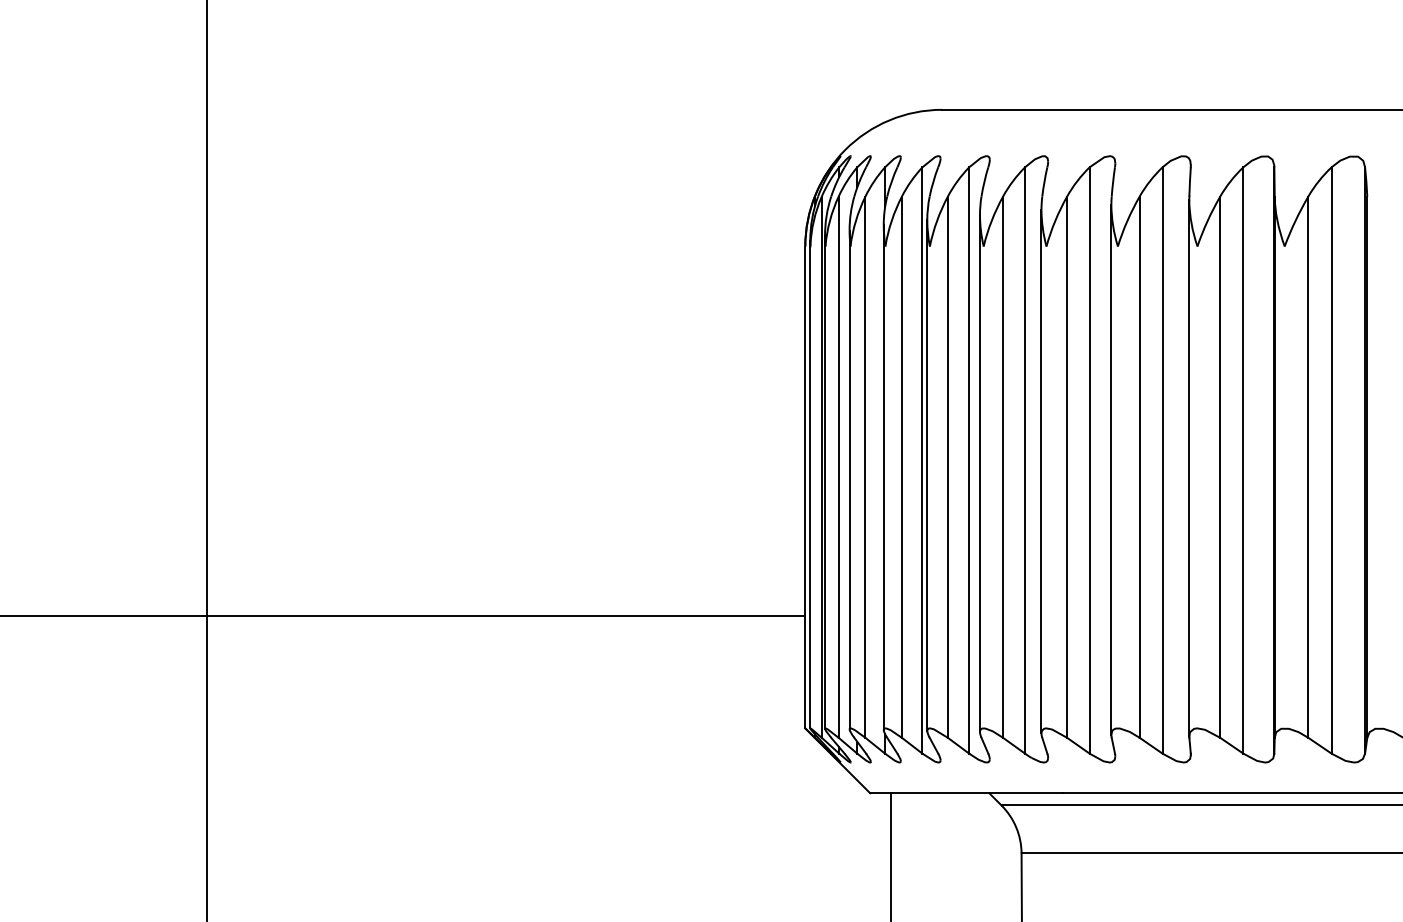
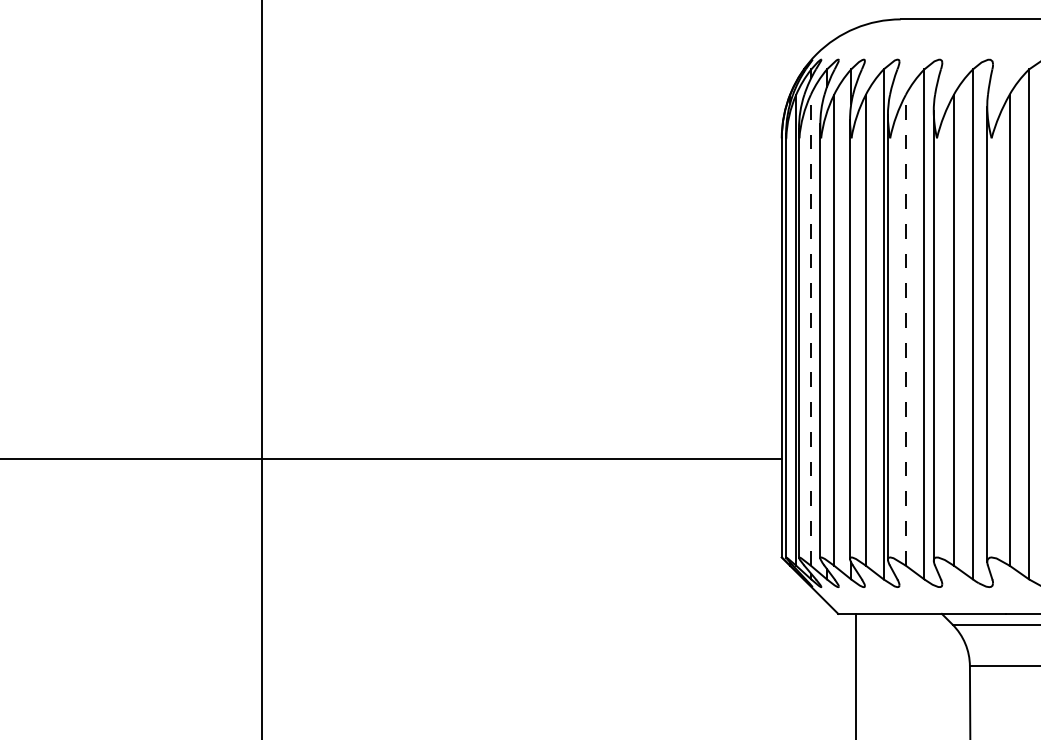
line: (838, 467) -> (810, 330), solid -> dashed
line: (947, 467) -> (905, 330), solid -> dashed

